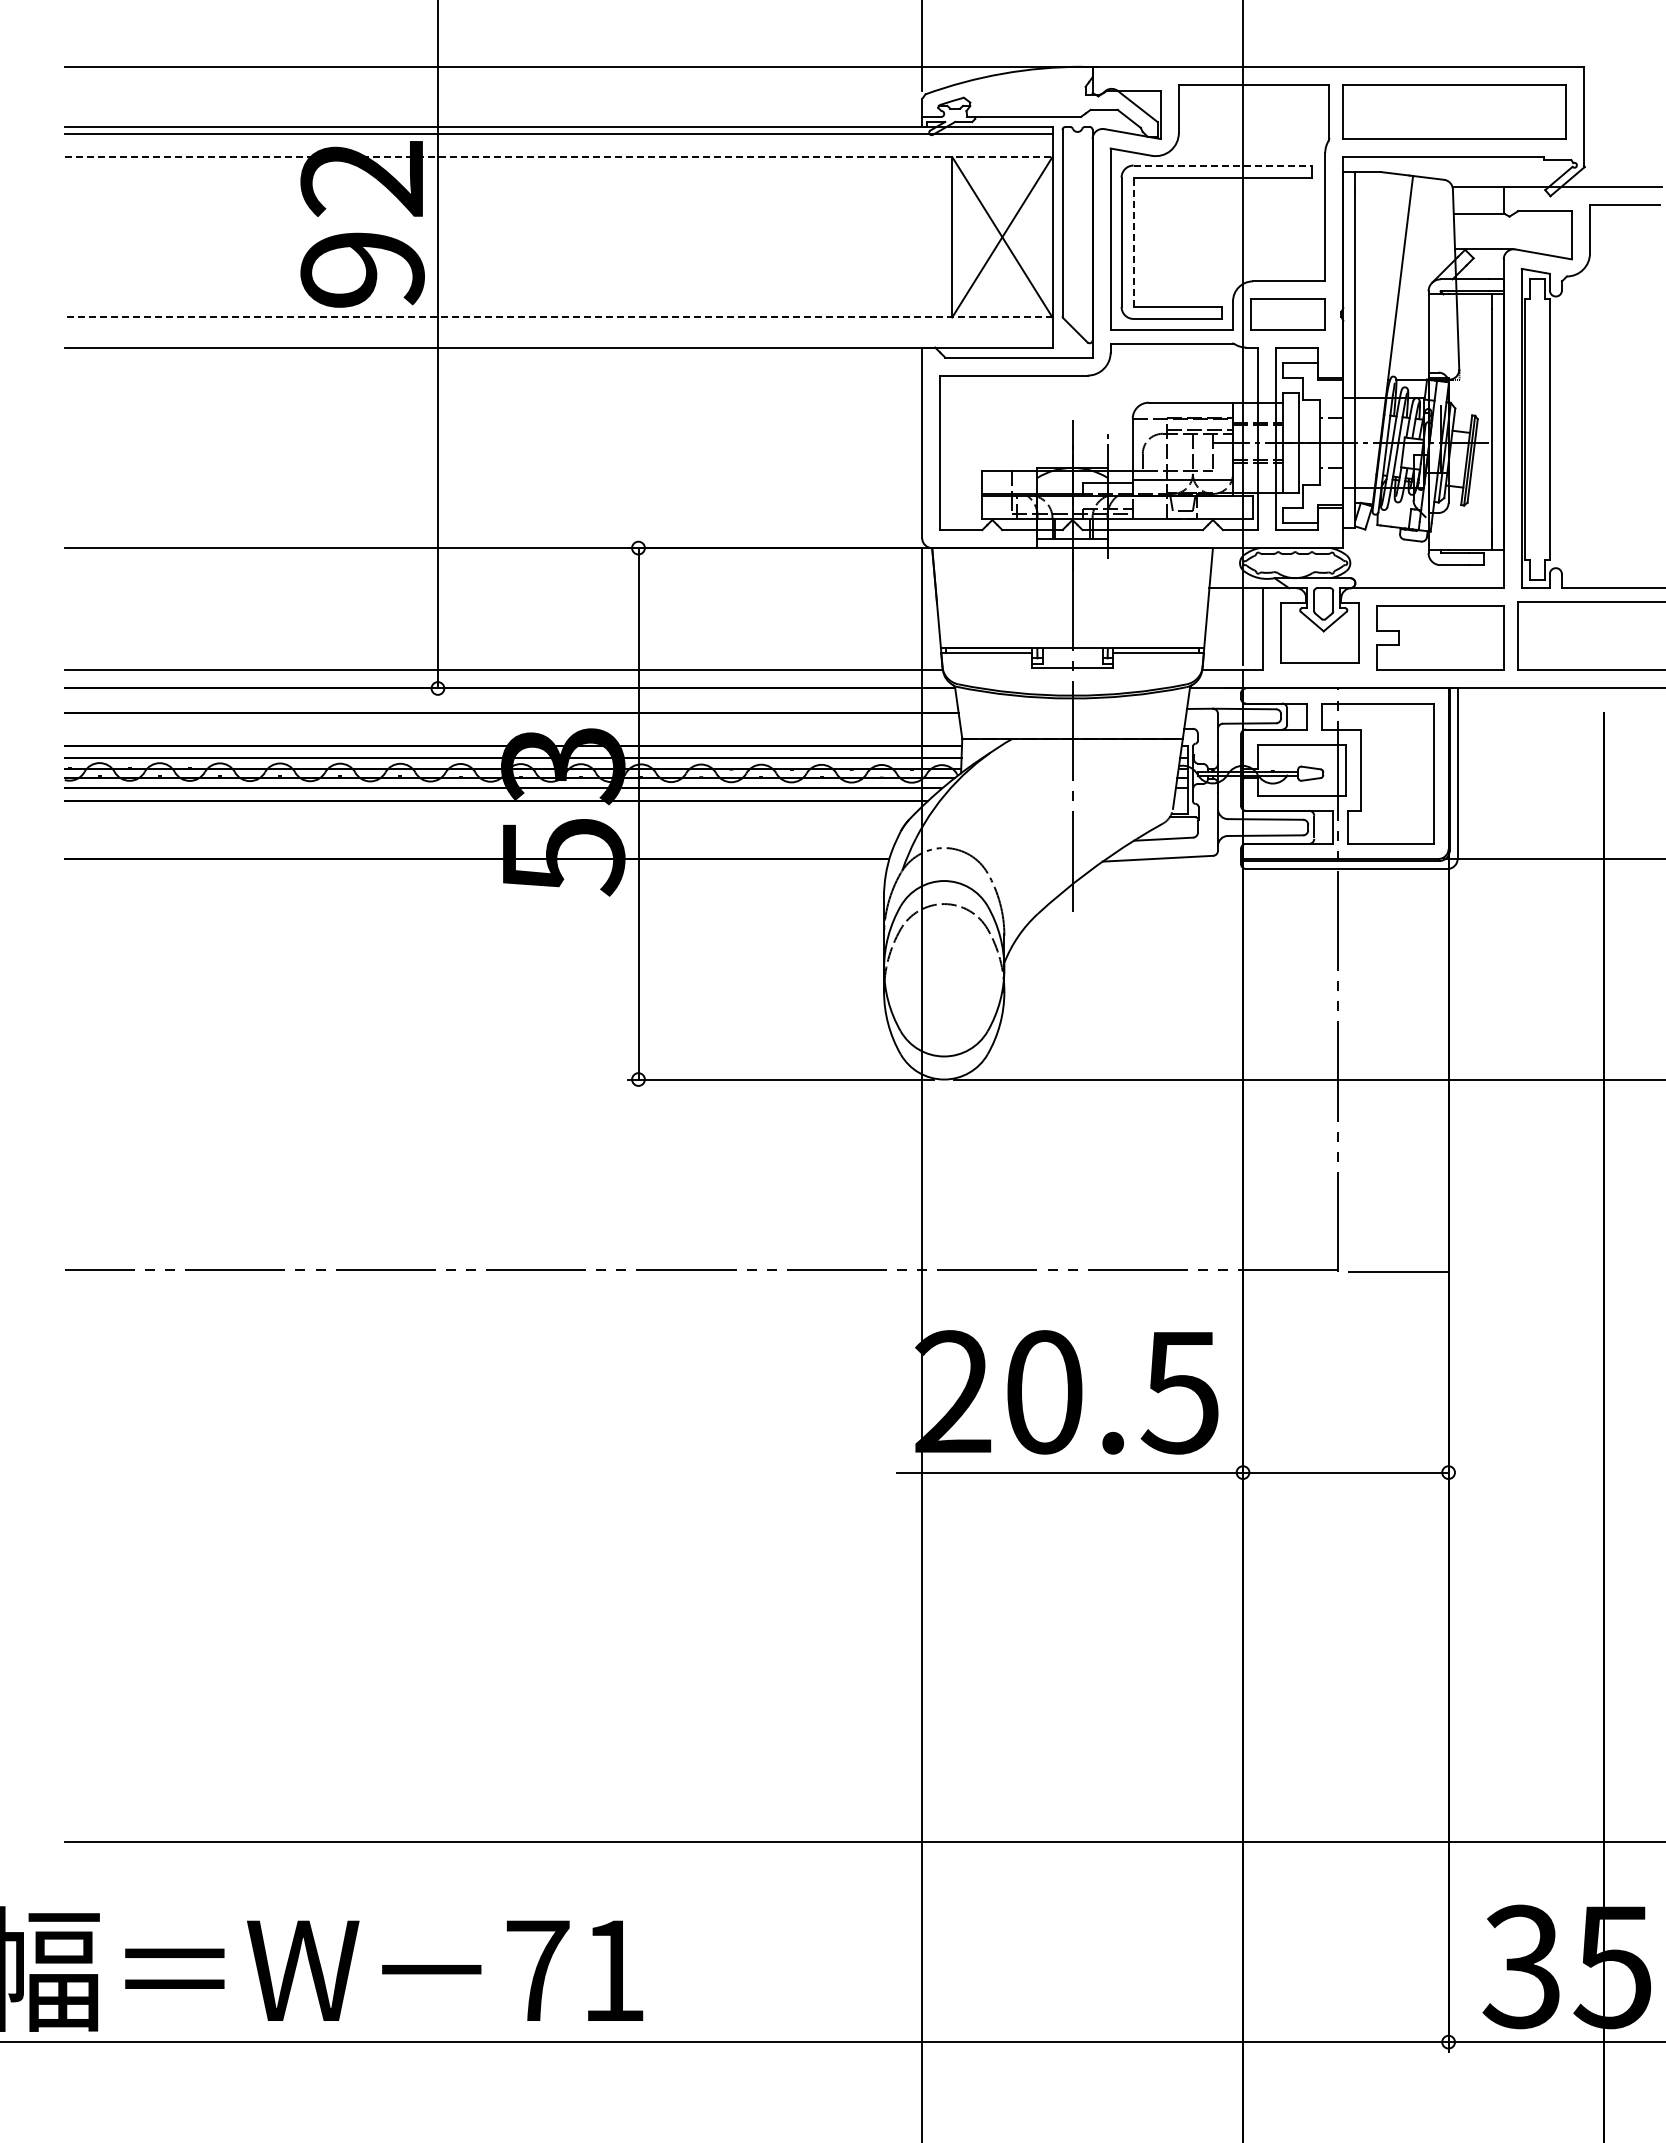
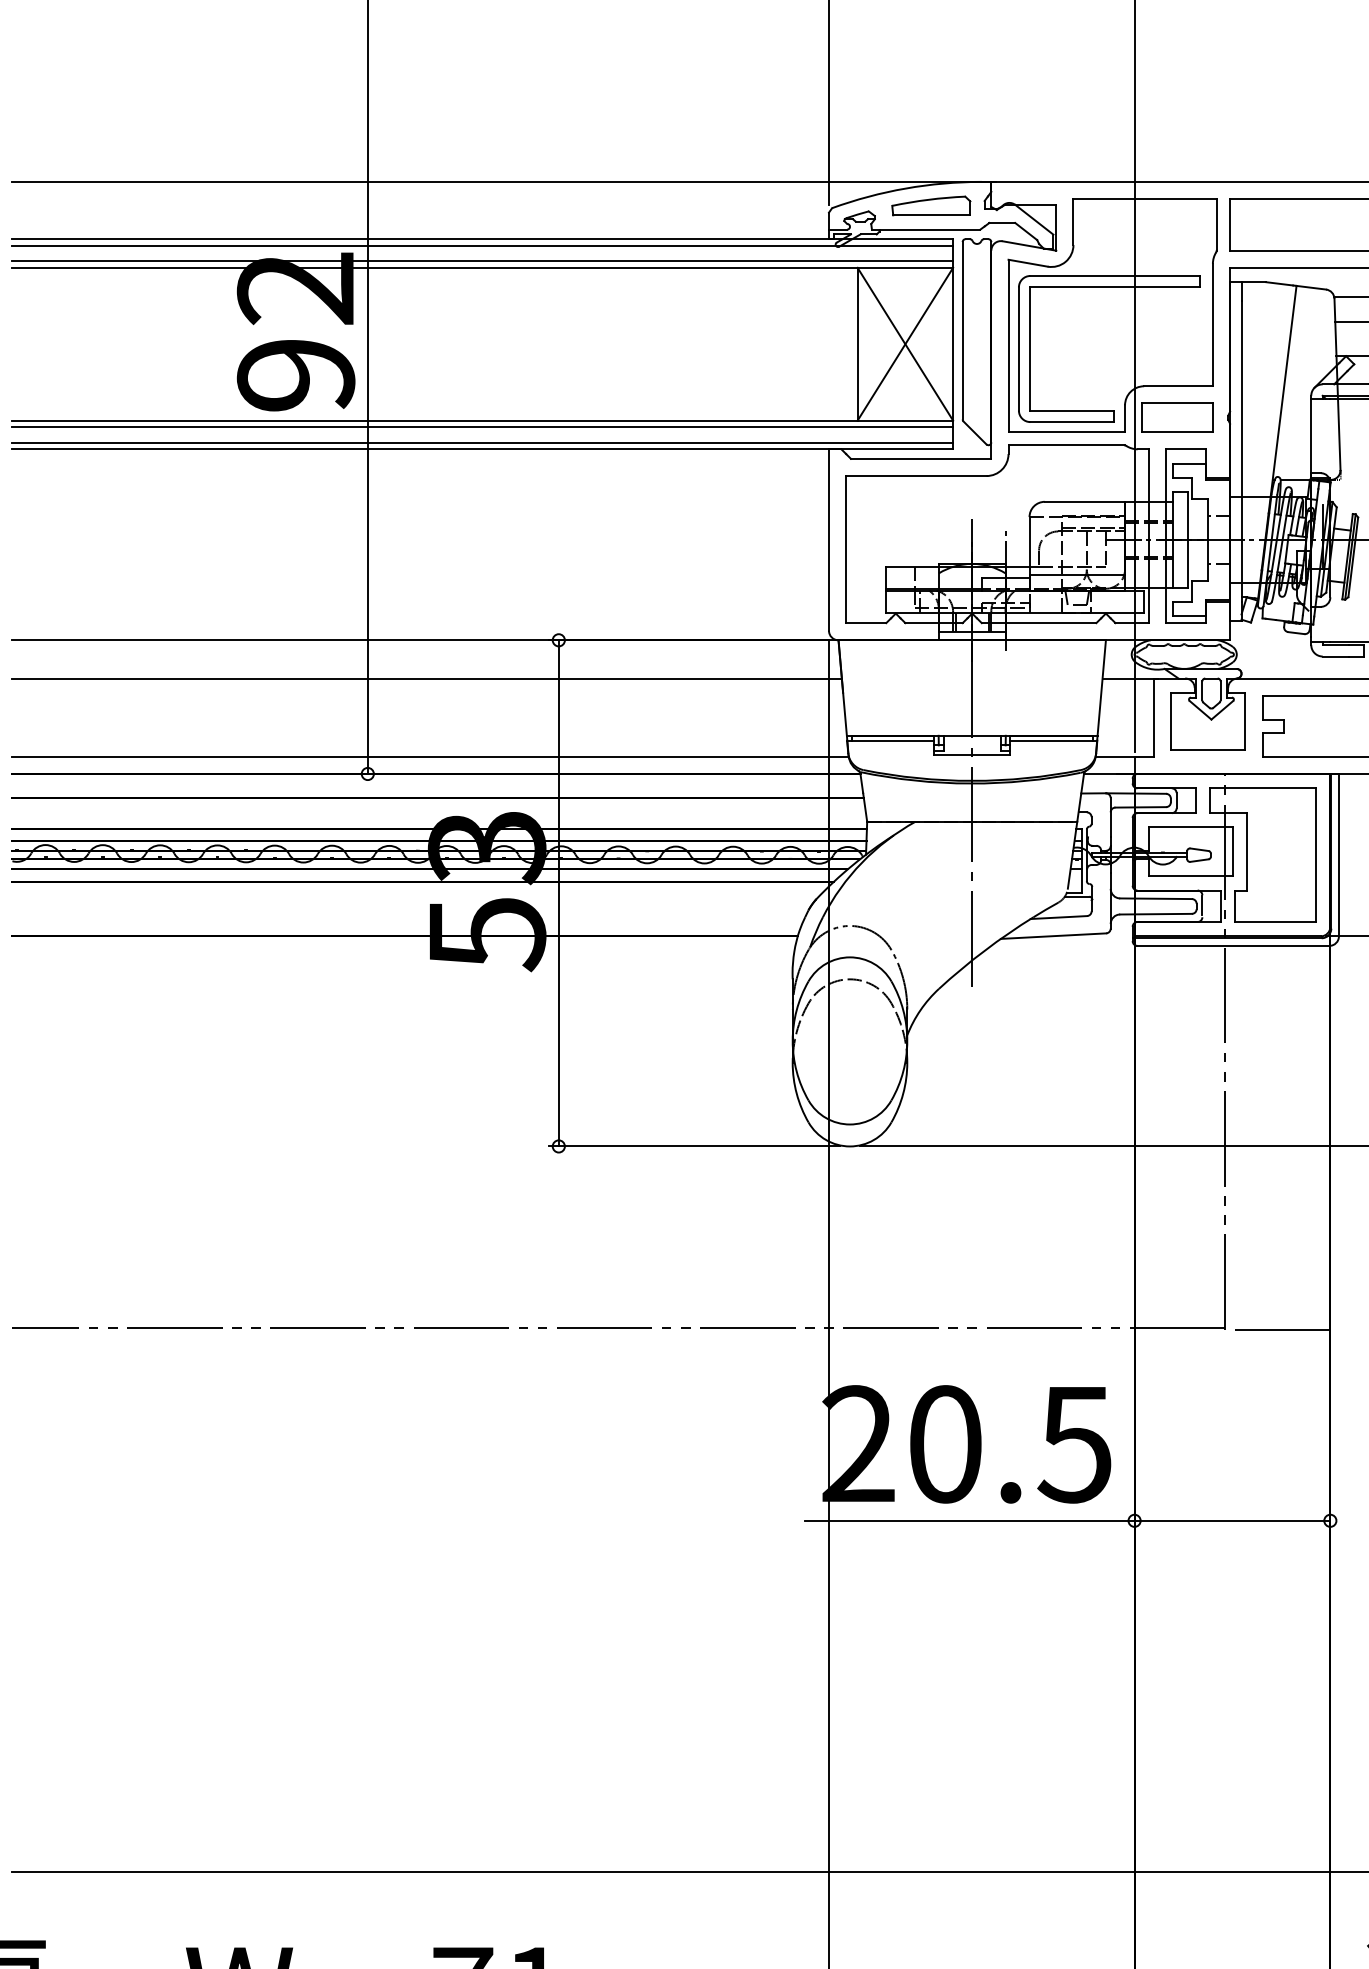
part: (1029, 91) -> (931, 205), added
line: (558, 150) -> (482, 261), added
line: (558, 157) -> (482, 268), dashed -> solid
line: (1223, 165) -> (1115, 275), dashed -> solid
line: (1133, 242) -> (1030, 349), dashed -> solid
line: (558, 317) -> (482, 420), dashed -> solid
line: (558, 324) -> (482, 427), added
line: (558, 340) -> (482, 442), added
line: (499, 588) -> (426, 678), added

